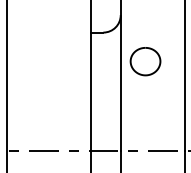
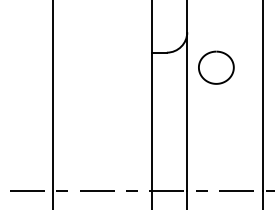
curve: (141, 49) -> (211, 53), moved

